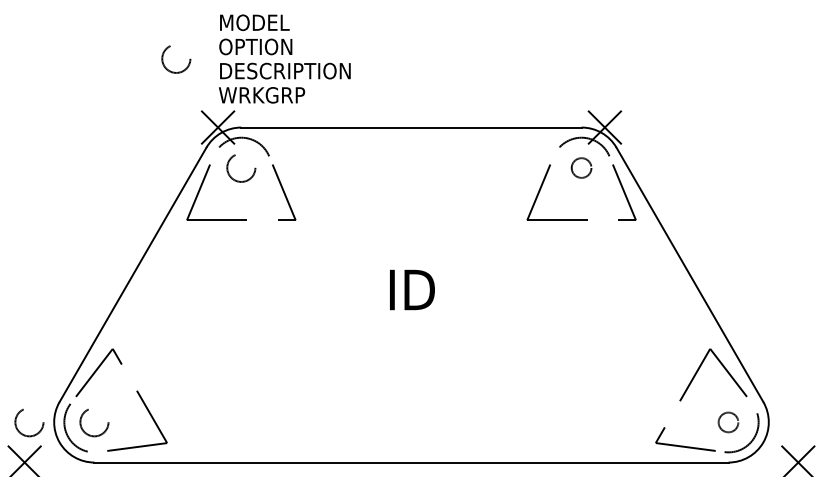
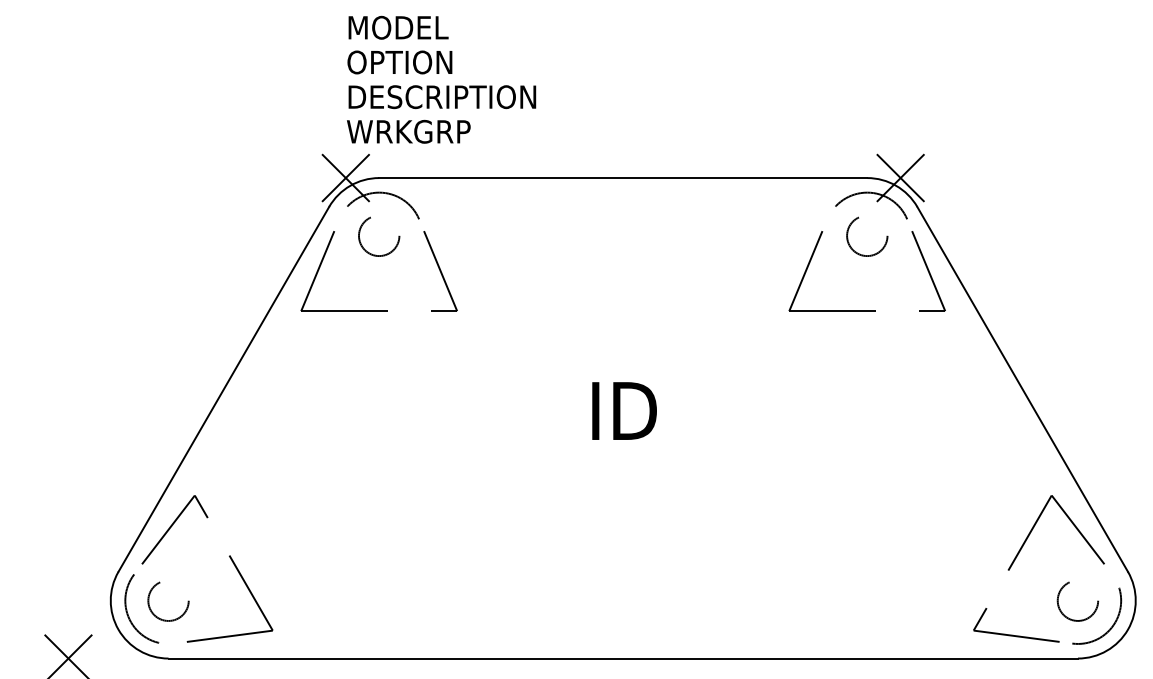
circle: (176, 59) -> (286, 80), removed
circle: (581, 168) -> (867, 236), size x1.43
circle: (29, 422) -> (75, 601), removed
circle: (728, 422) -> (1077, 601), size x1.43

